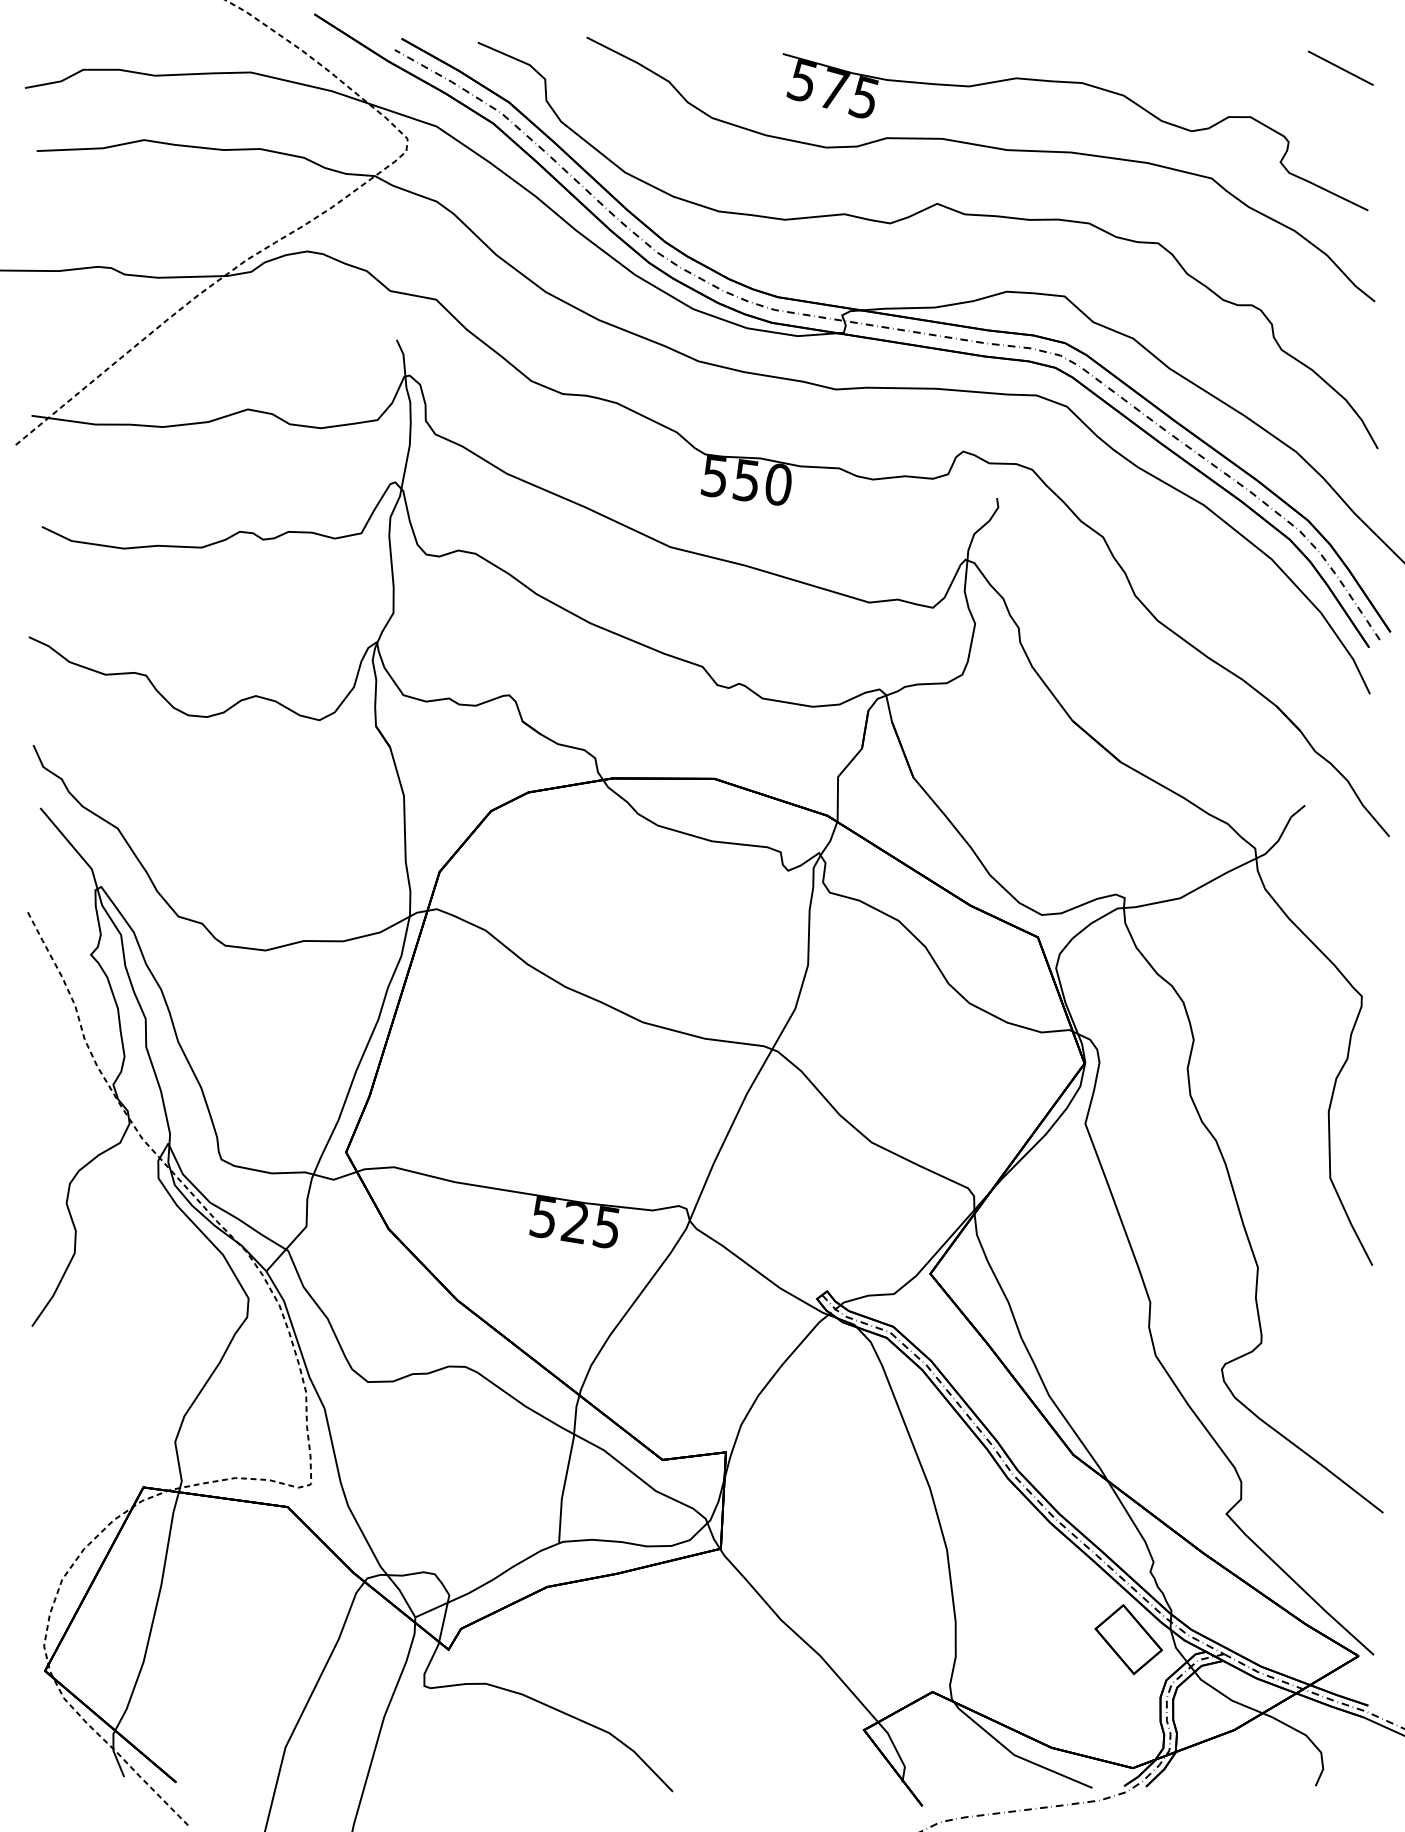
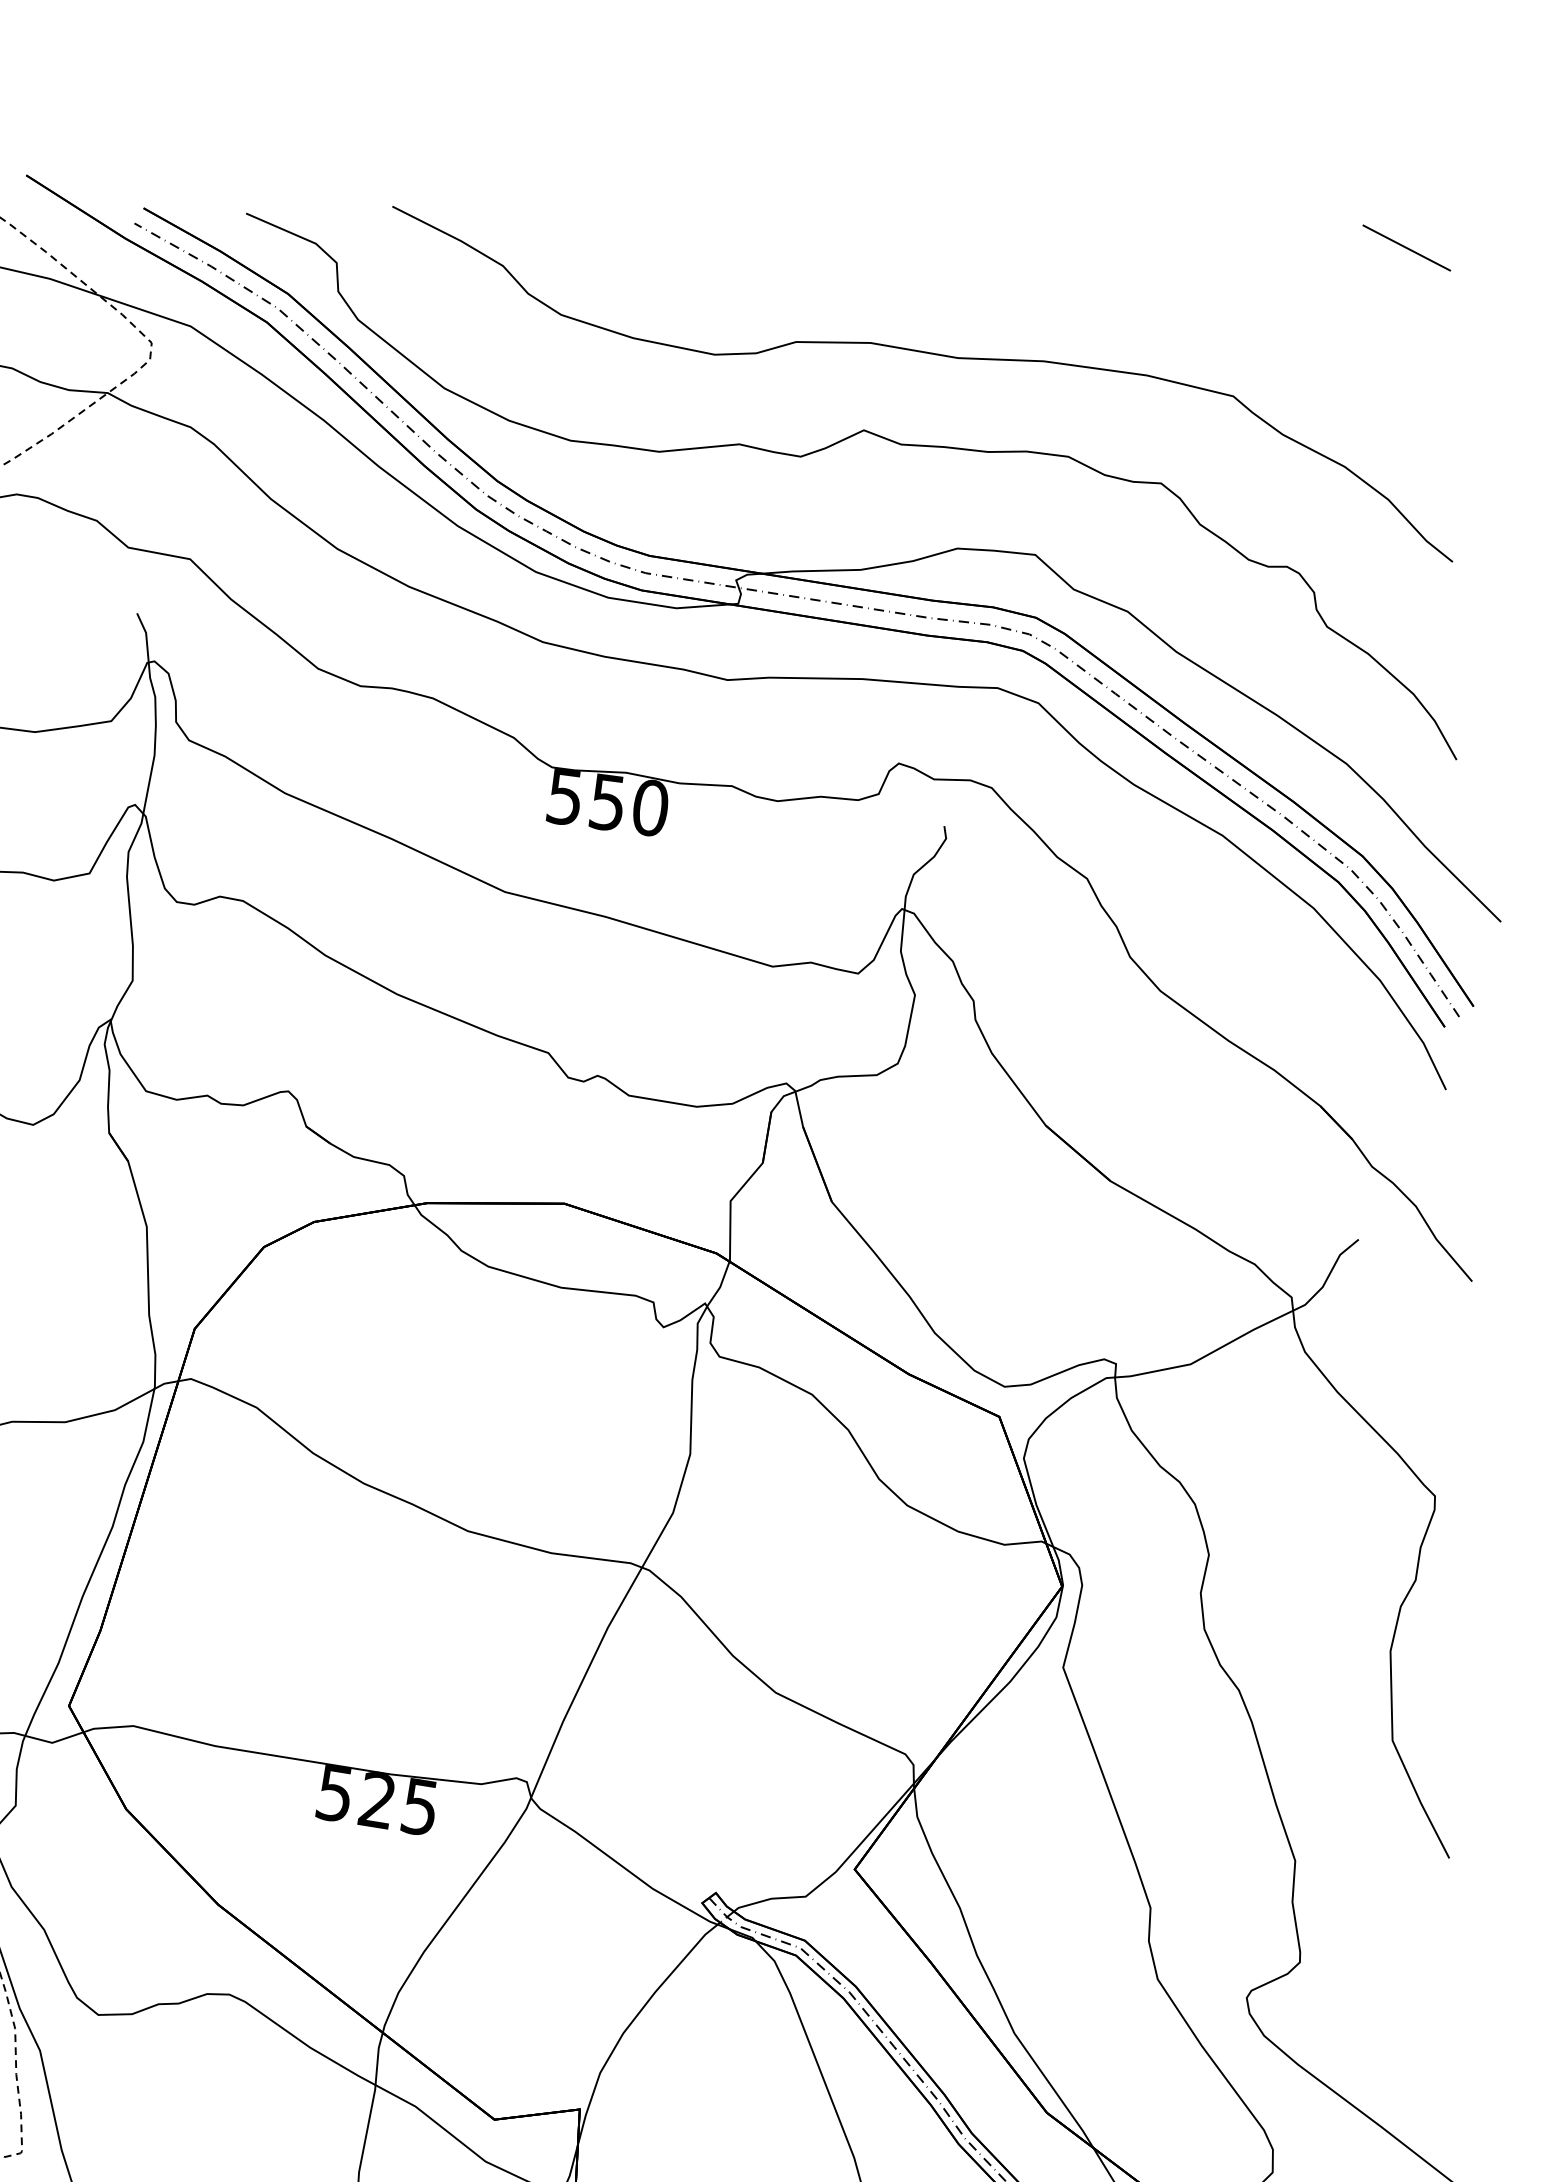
part: (1089, 86) -> (1068, 272), removed

